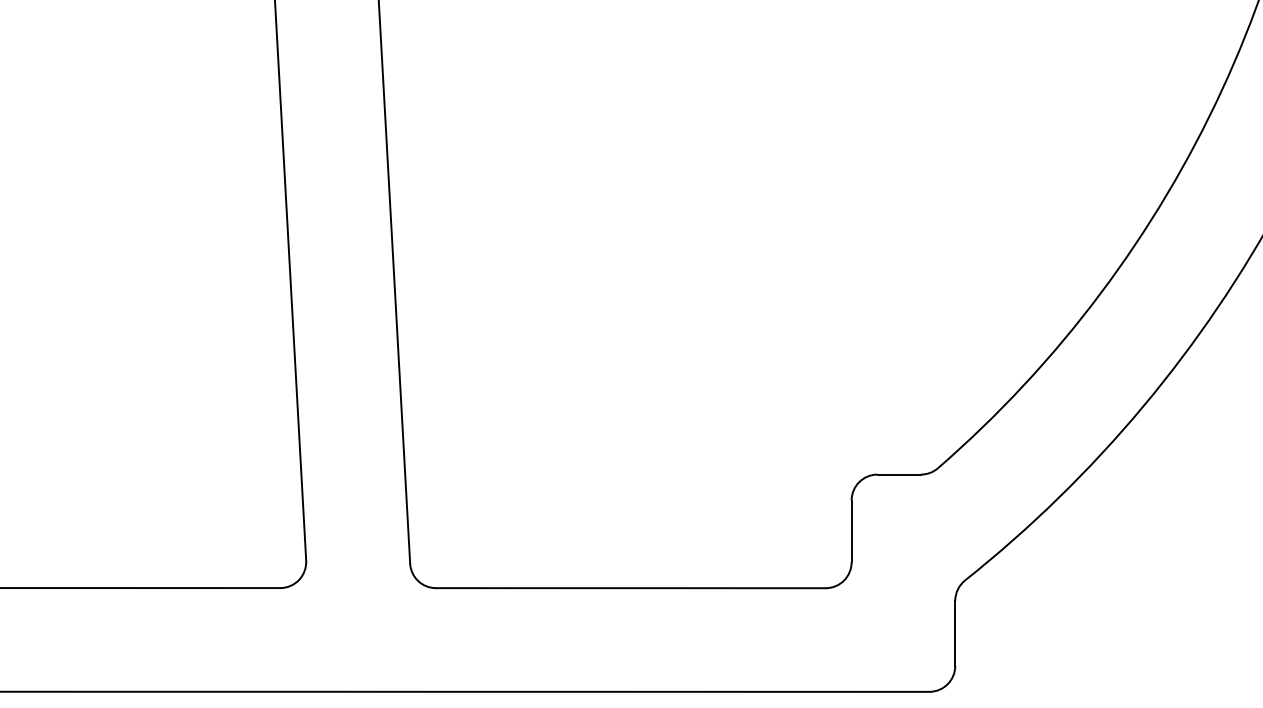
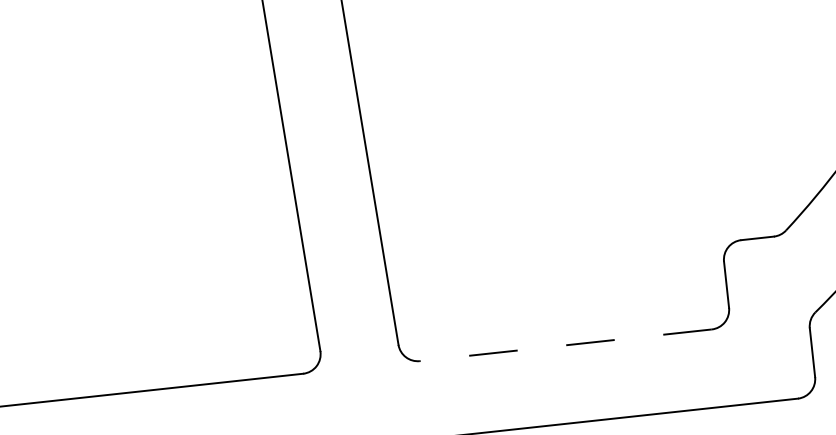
line: (630, 588) -> (565, 345), solid -> dashed

